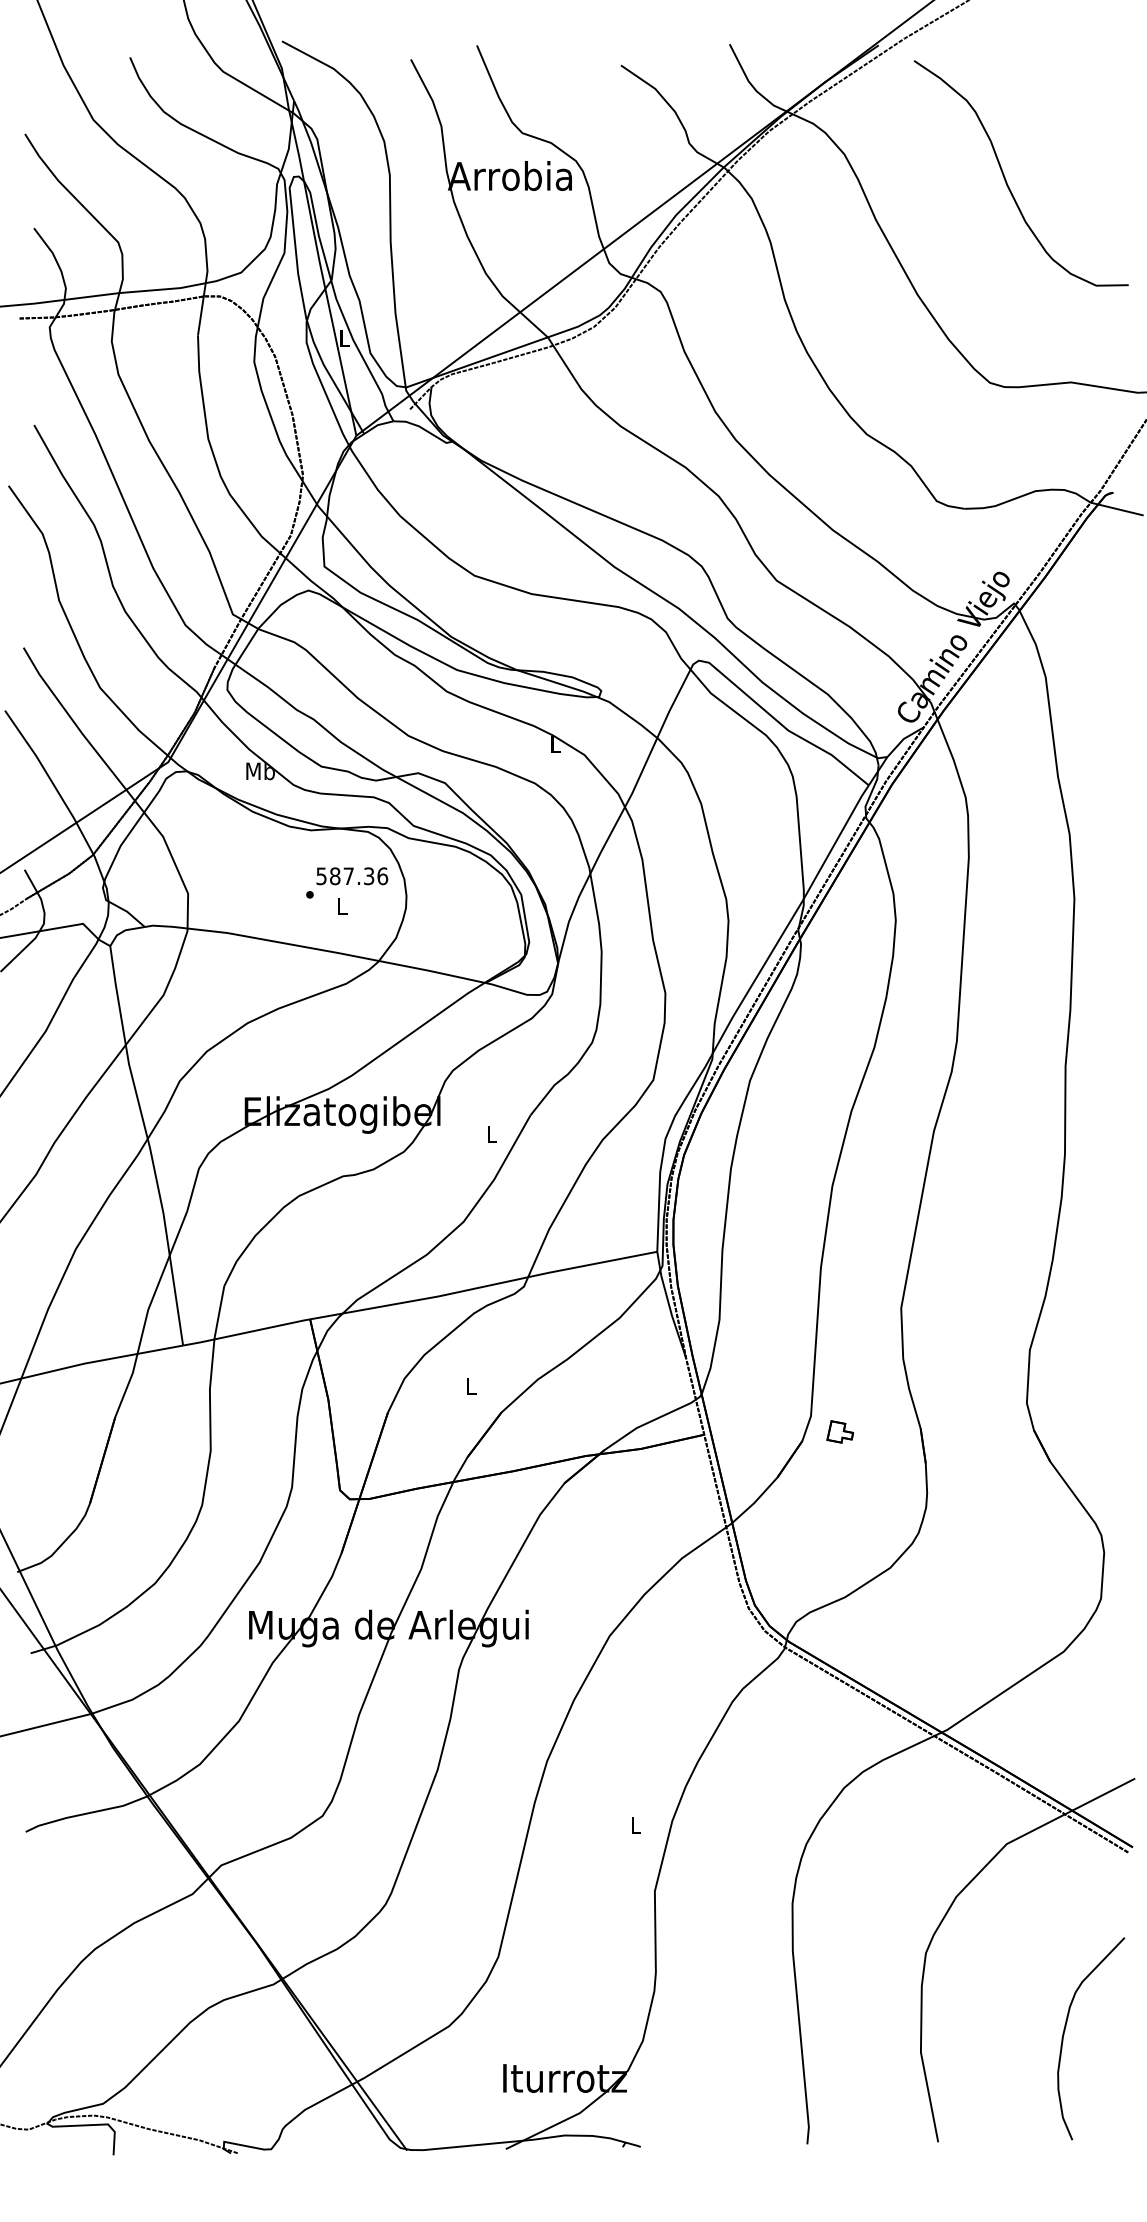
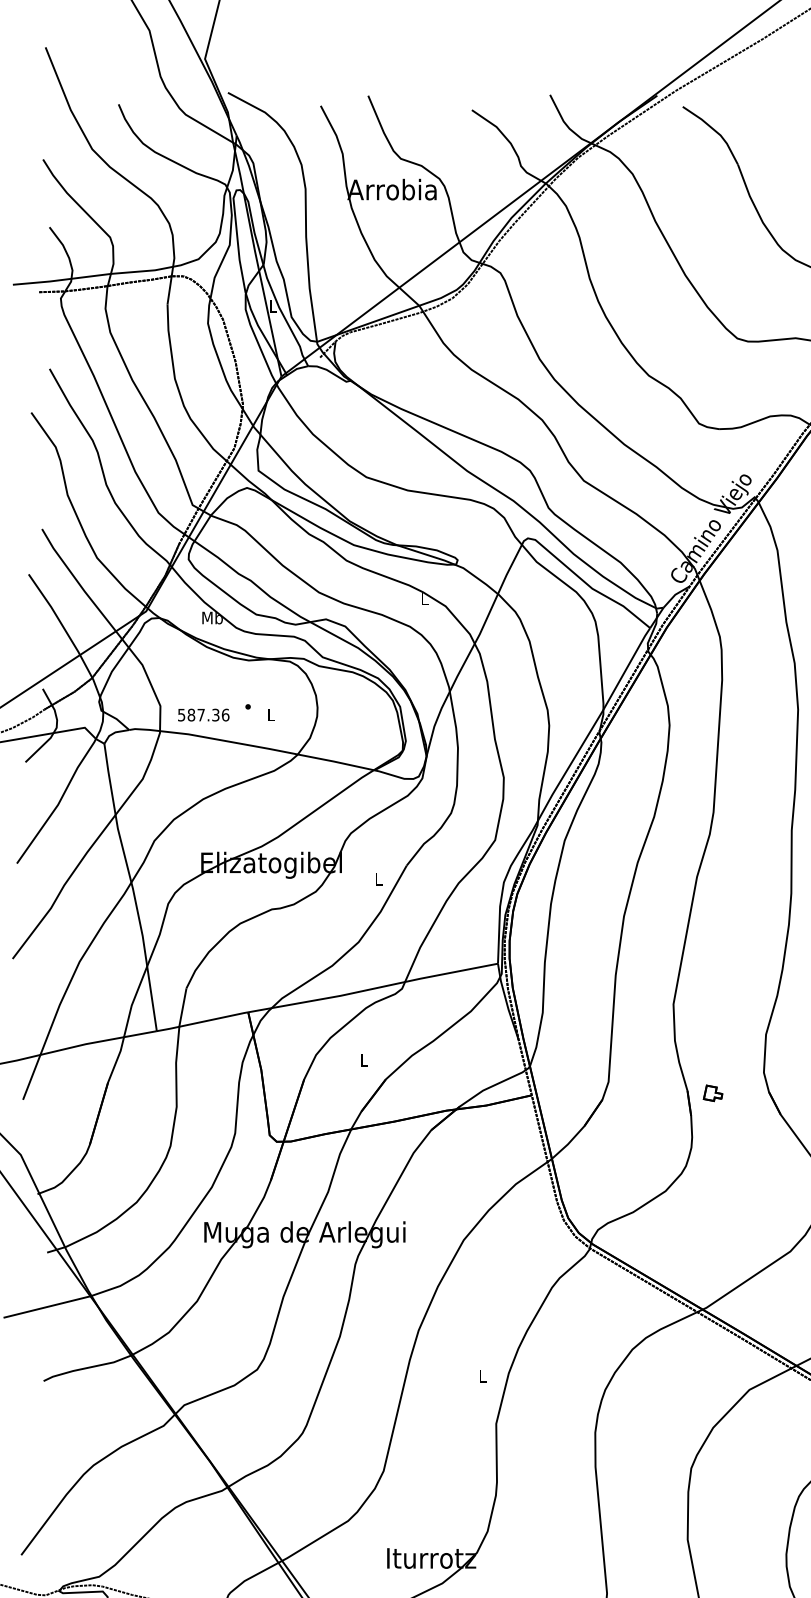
text: (352, 876) -> (203, 715), moved
part: (840, 1431) -> (713, 1093), moved

